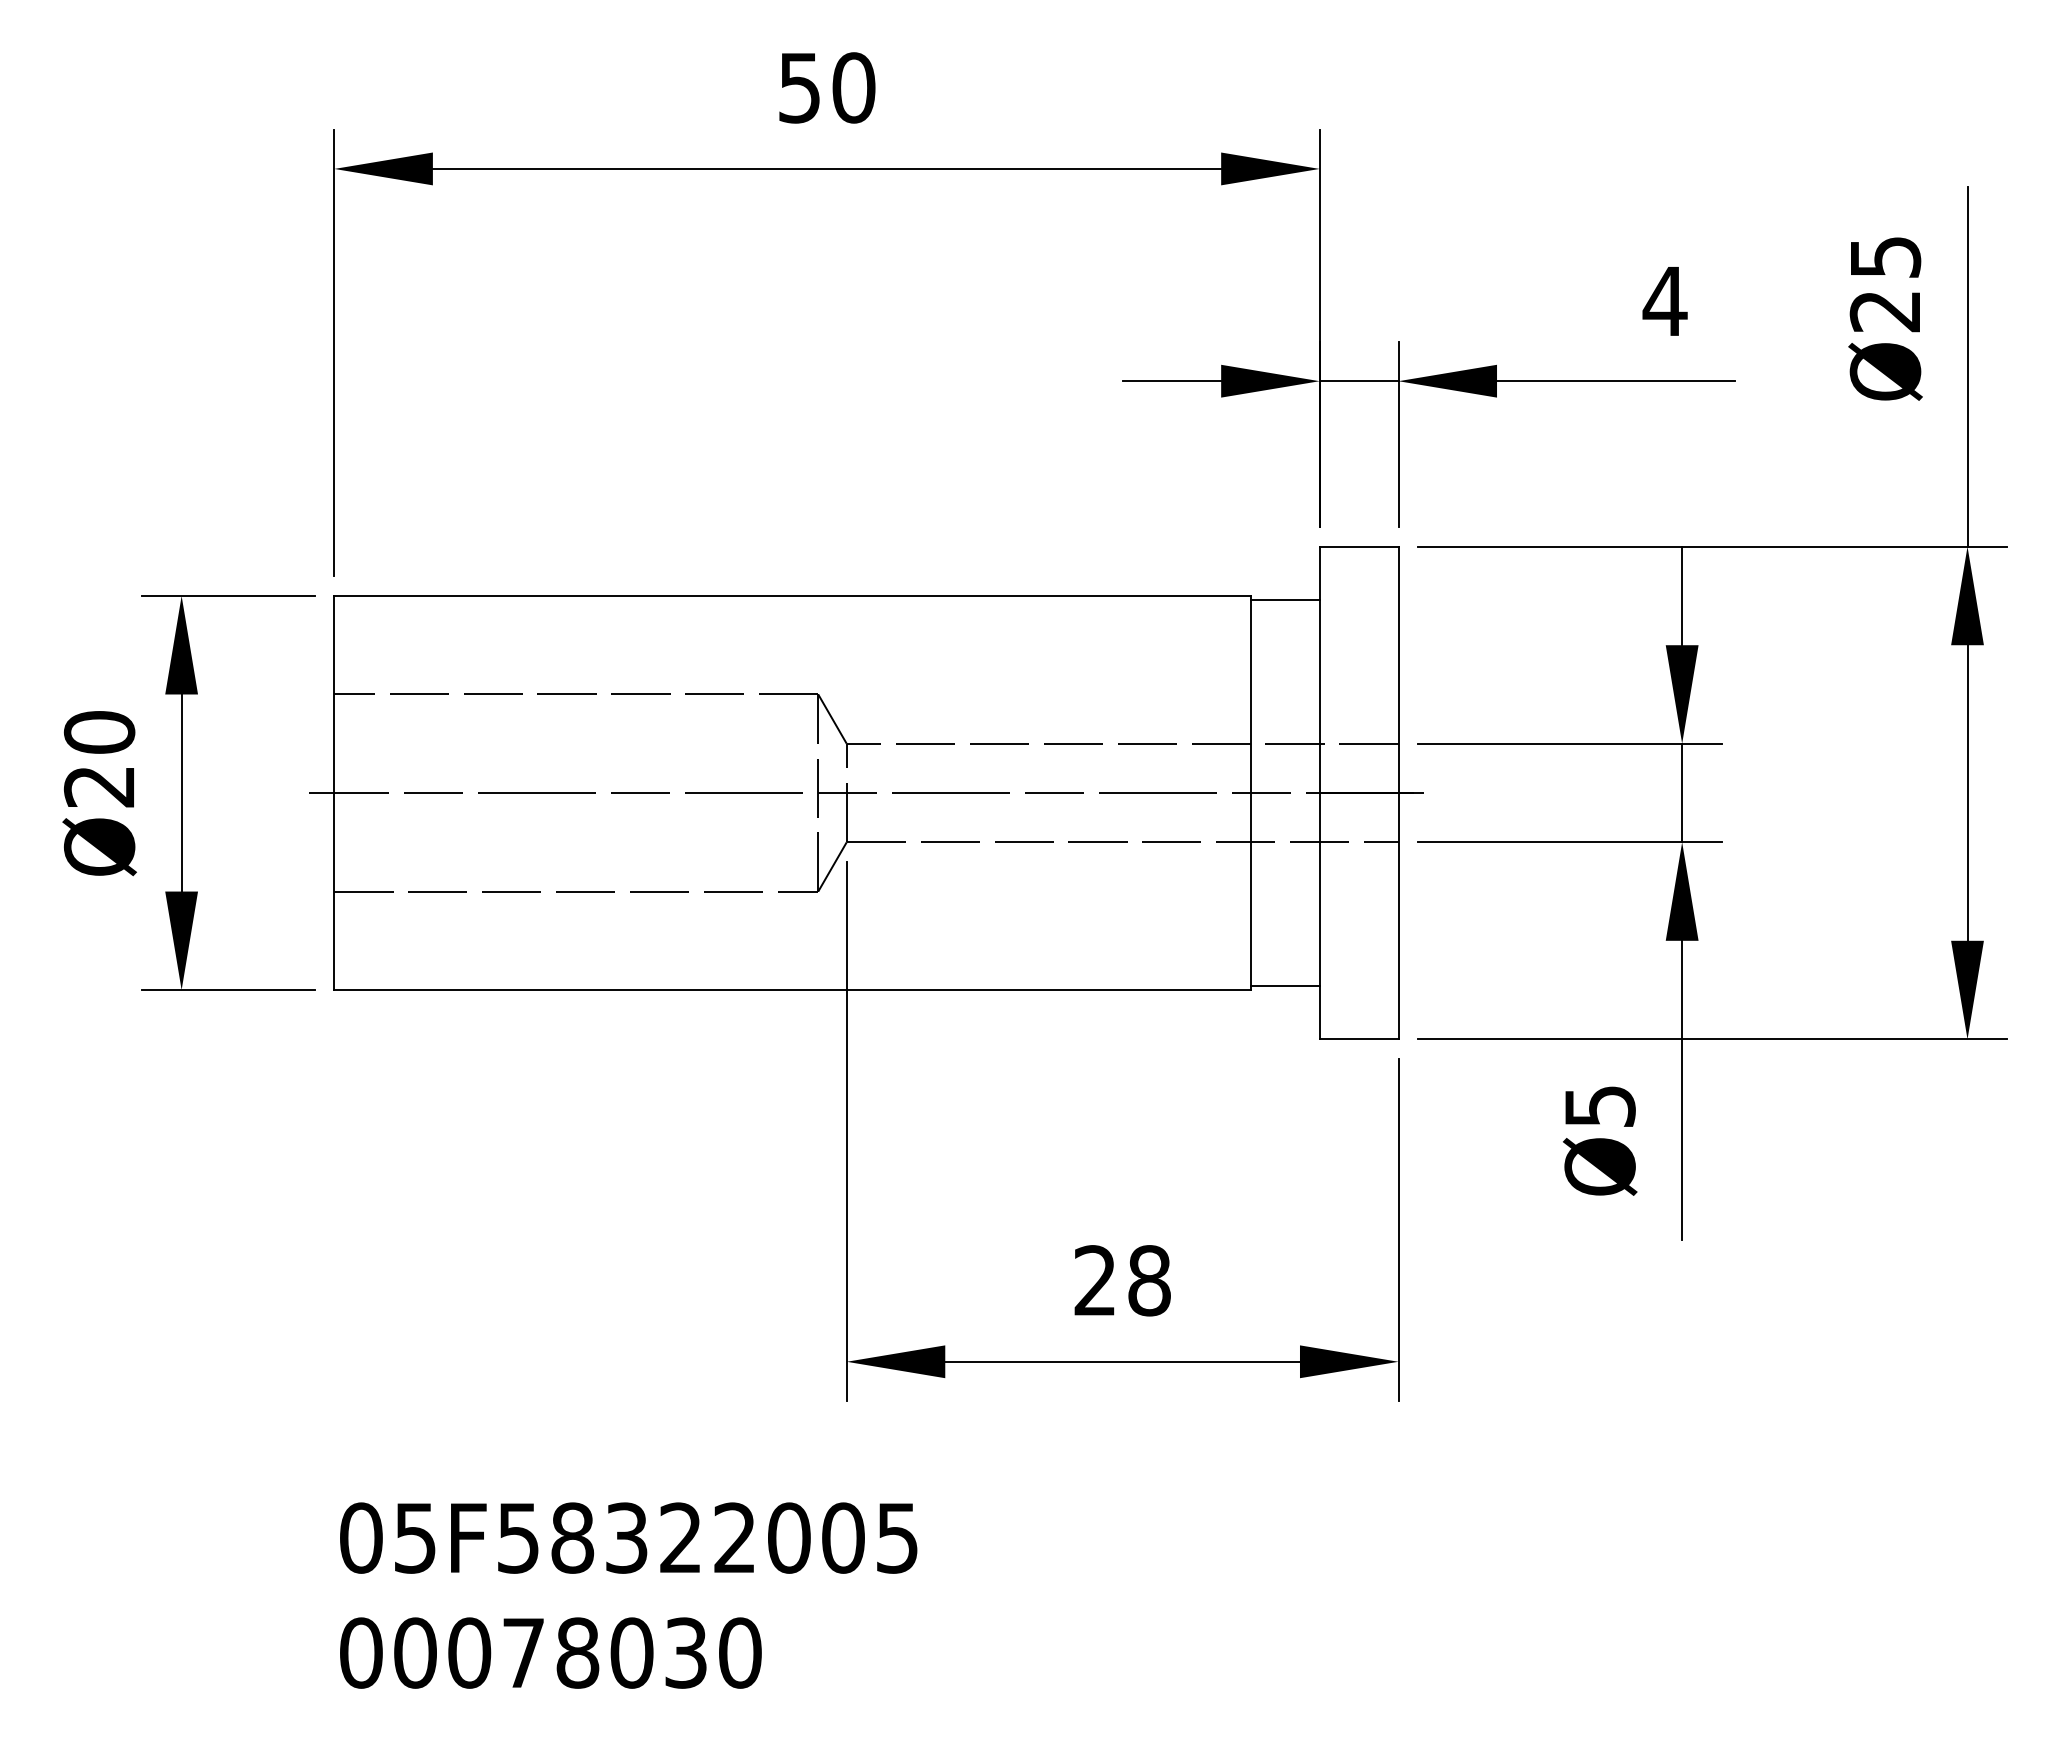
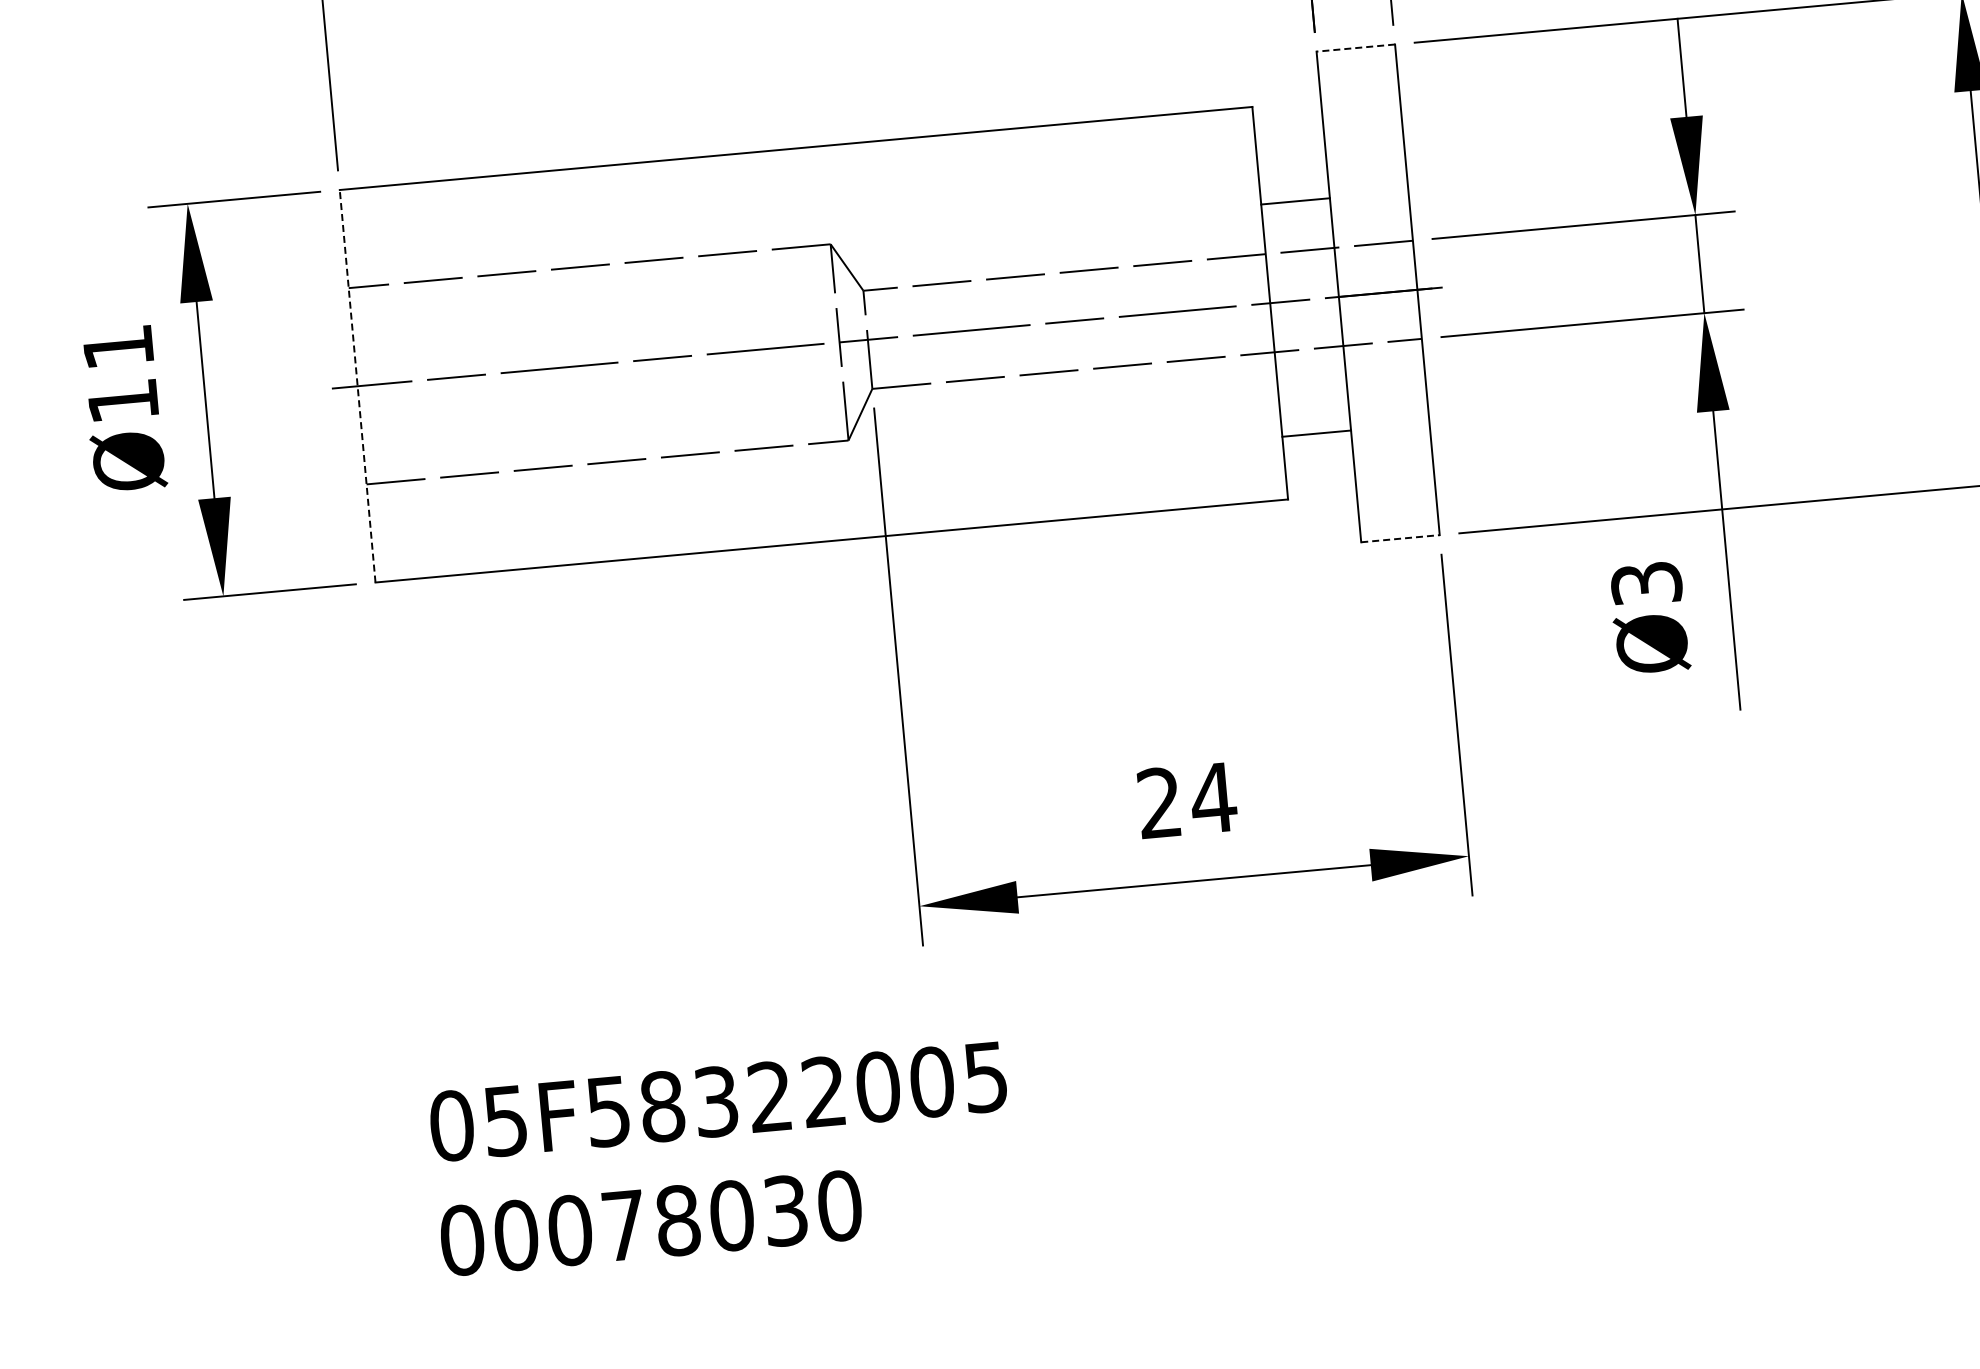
line: (1358, 546) -> (1355, 47), solid -> dashed
line: (1284, 599) -> (1294, 201), moved
text: (99, 759) -> (120, 374), Ø20 -> Ø11
line: (334, 792) -> (357, 385), solid -> dashed
line: (1284, 986) -> (1316, 434), moved
line: (1359, 1039) -> (1400, 538), solid -> dashed
text: (1599, 1106) -> (1645, 583), Ø5 -> Ø3
text: (1148, 1280) -> (1212, 797), 28 -> 24

